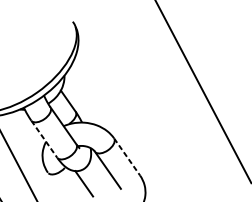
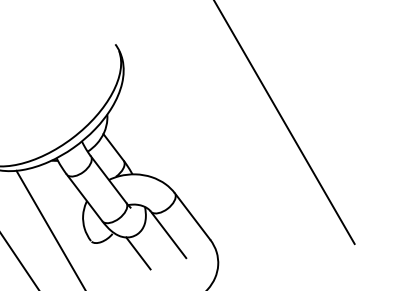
line: (44, 139) -> (84, 198), dashed -> solid
line: (127, 156) -> (192, 216), dashed -> solid

